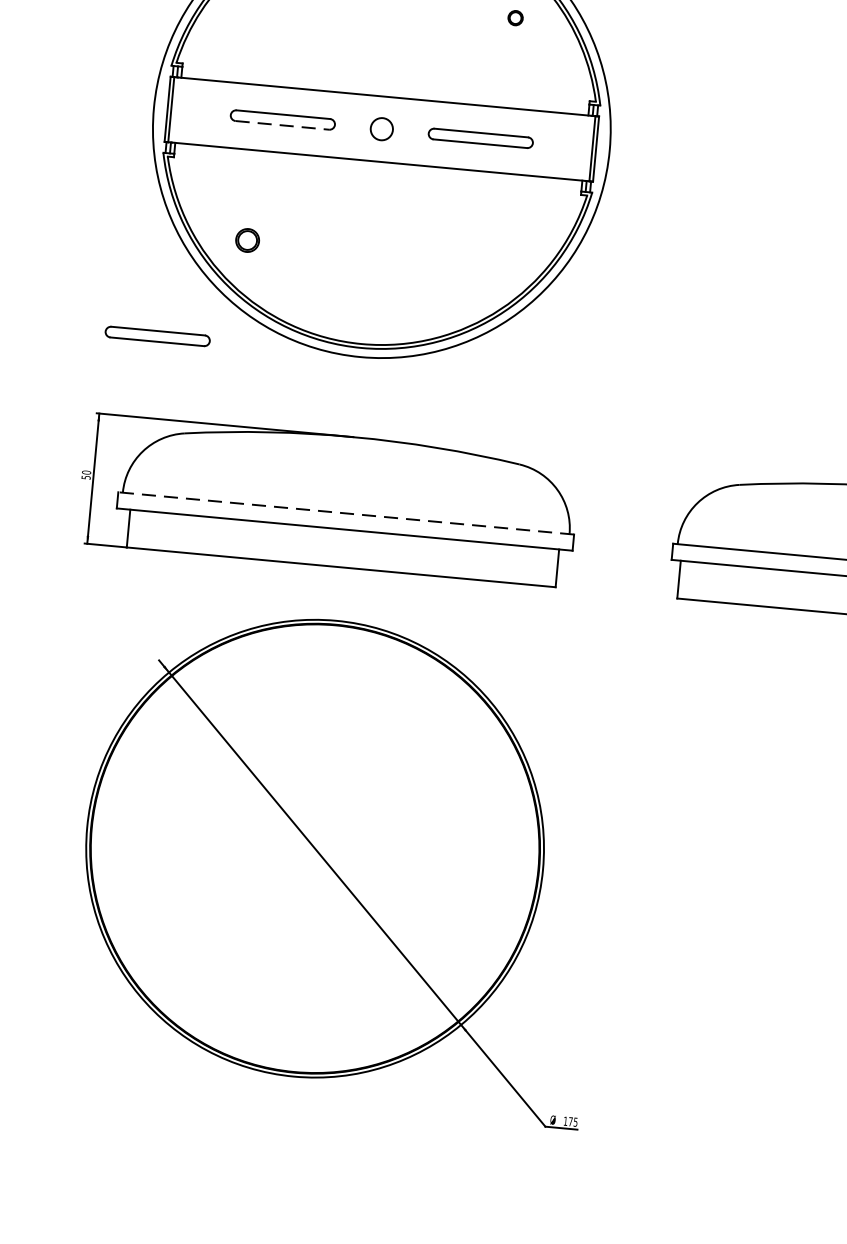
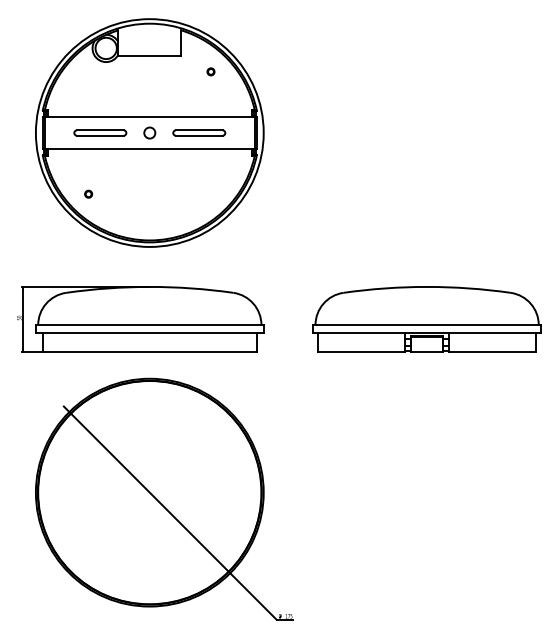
line: (282, 124) -> (100, 135), dashed -> solid
part: (247, 238) -> (88, 193), size x0.62
part: (158, 335) -> (48, 245), removed
line: (345, 514) -> (149, 325), dashed -> solid

